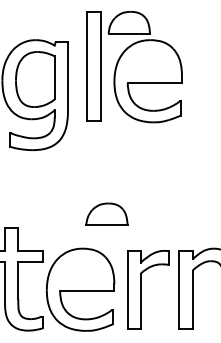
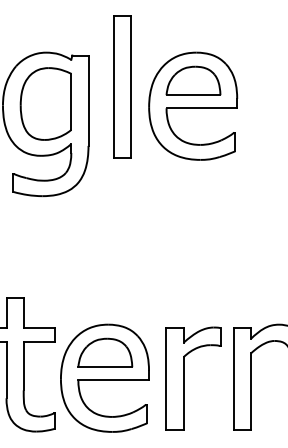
part: (129, 22) -> (193, 80), moved
part: (107, 214) -> (105, 352), moved

